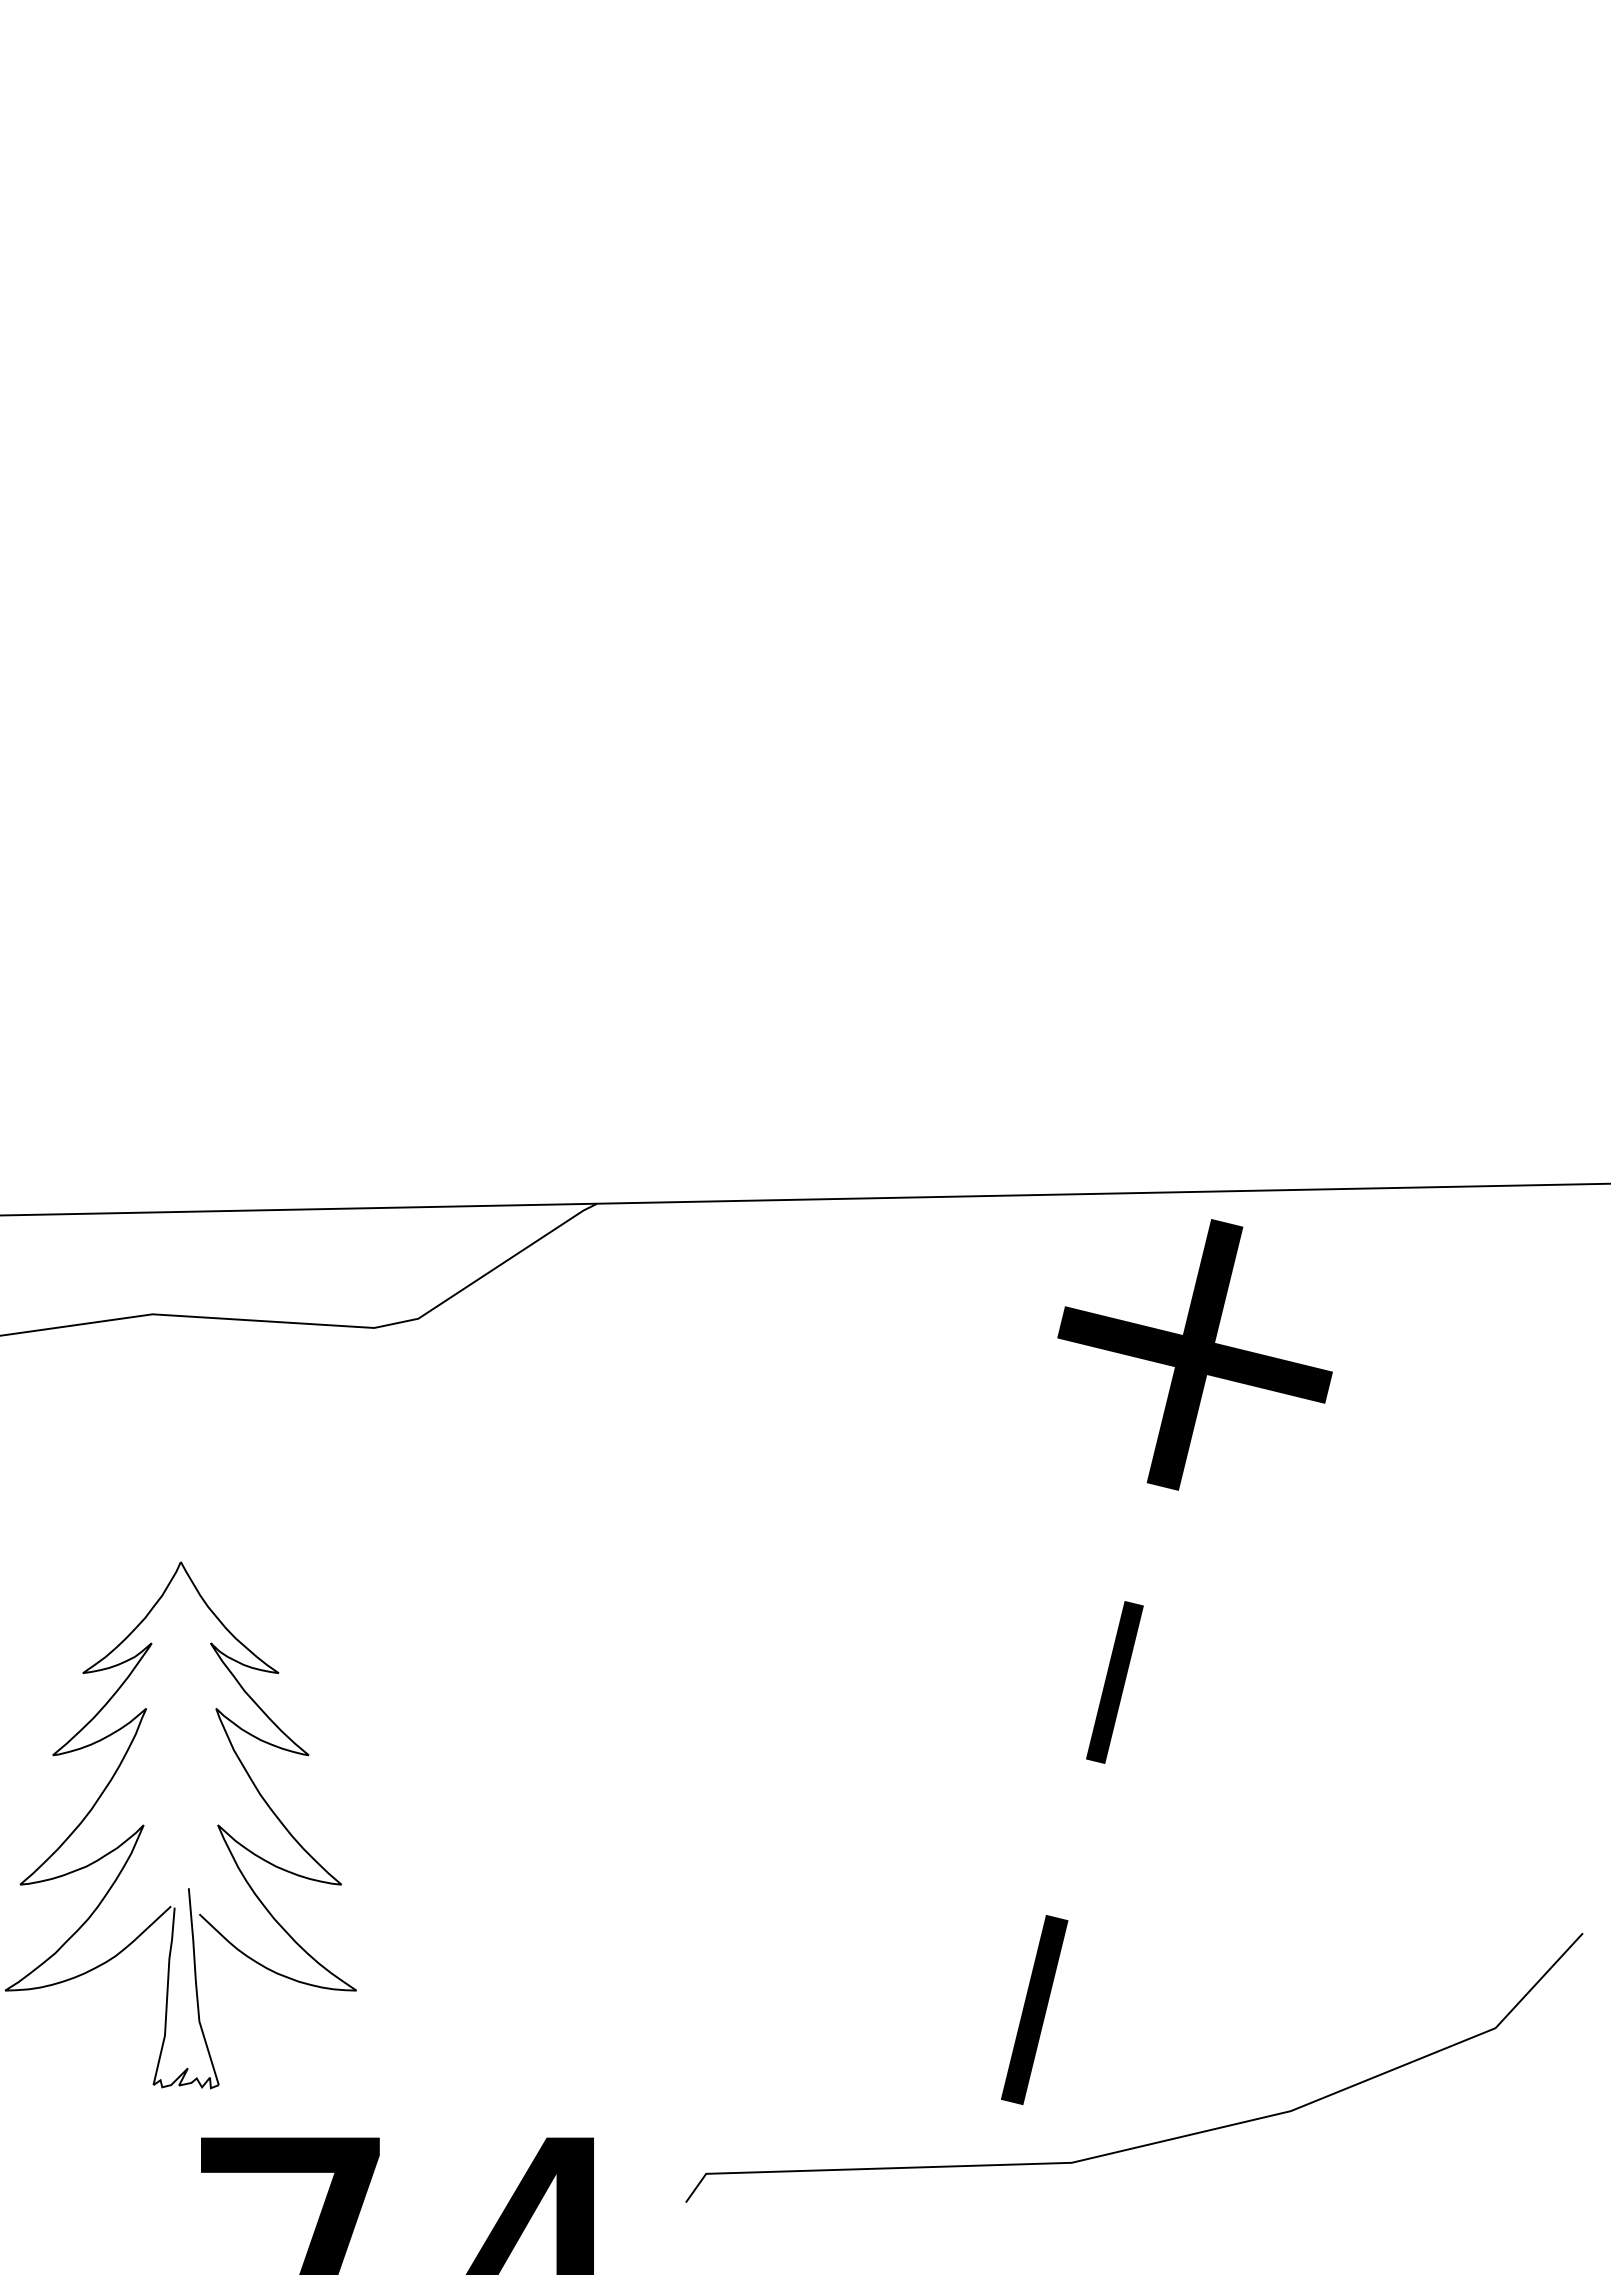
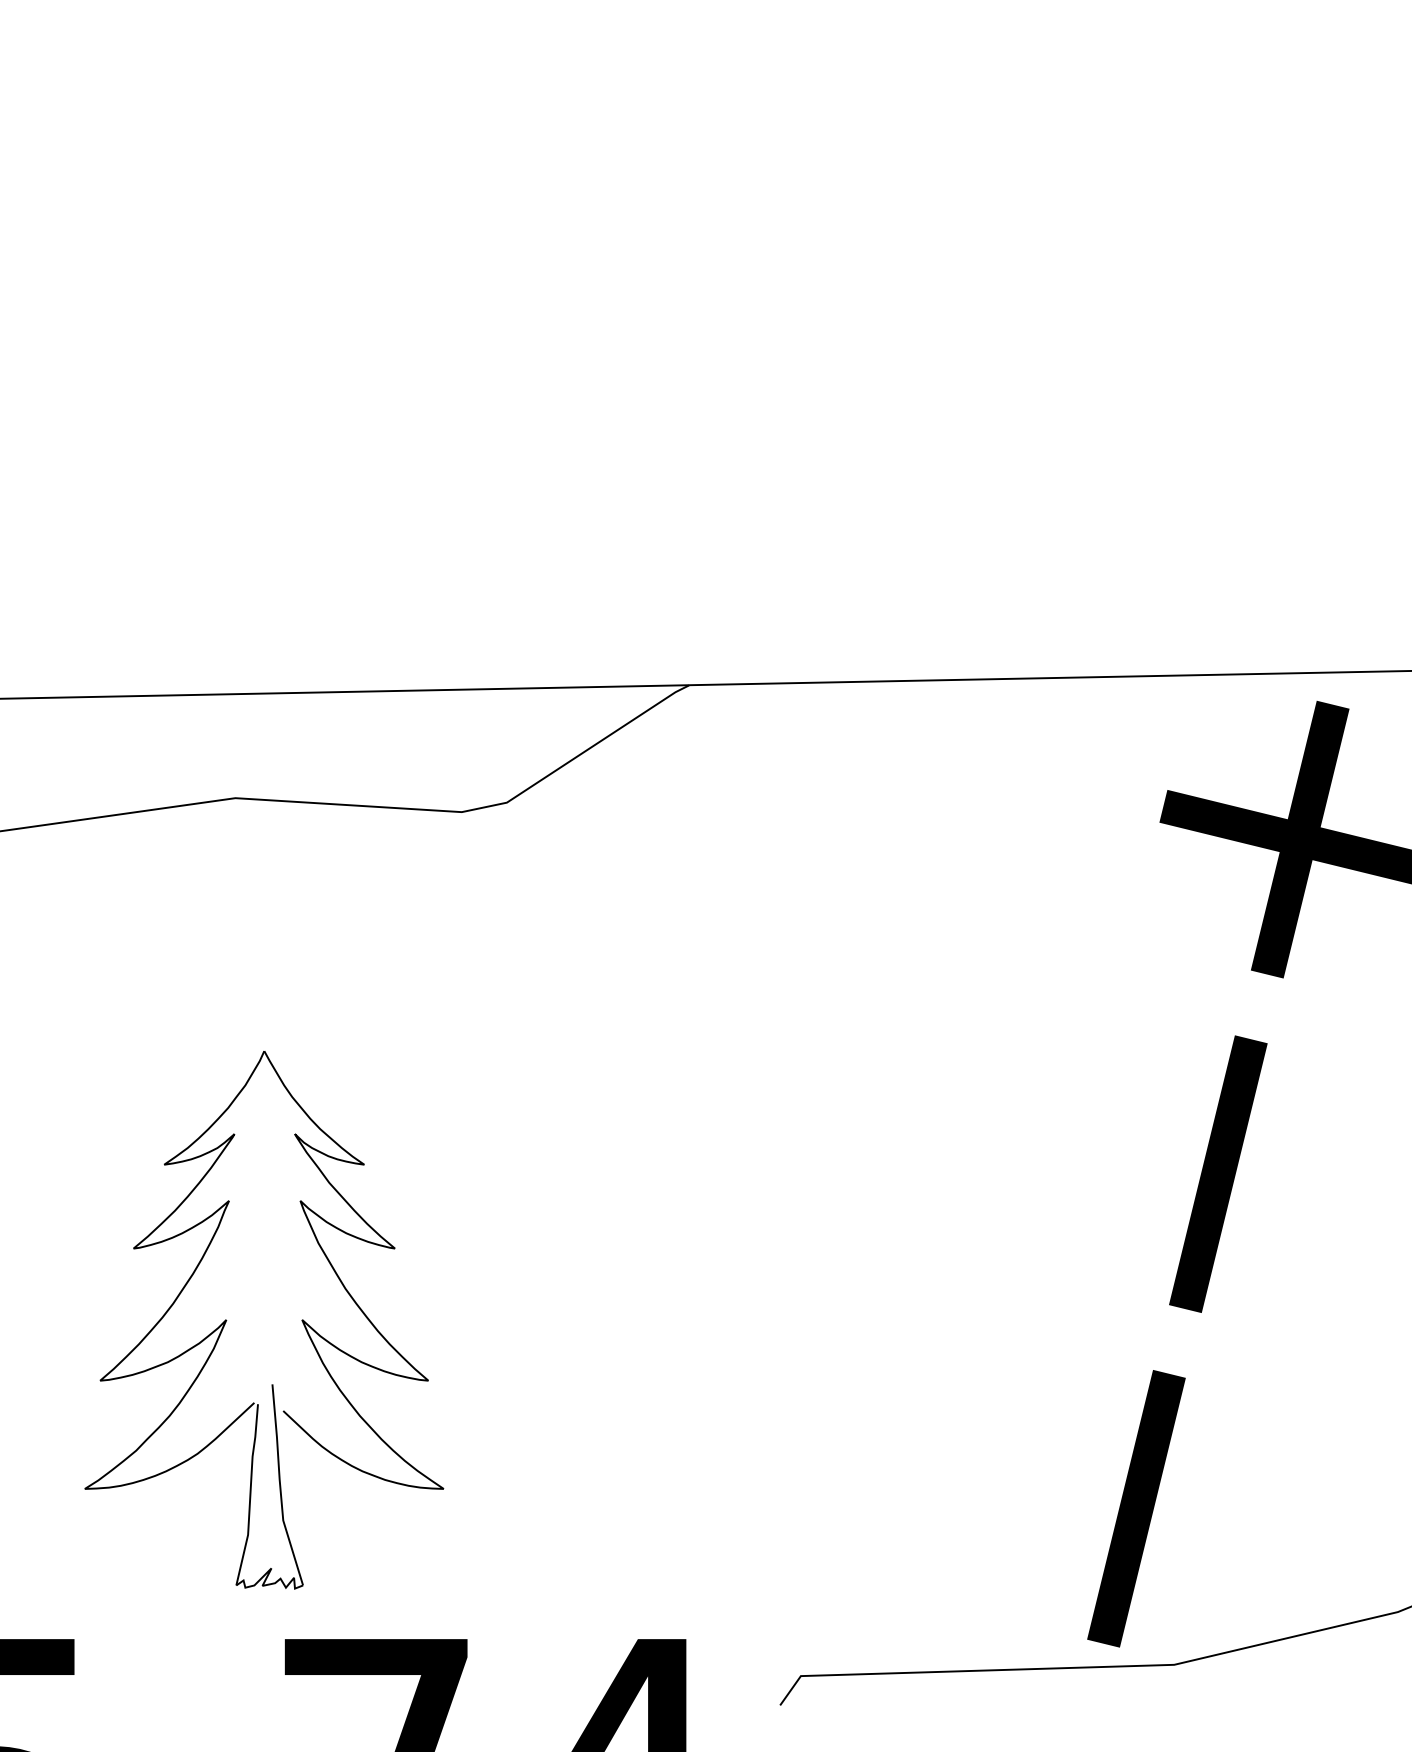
part: (1114, 1682) -> (1217, 1174), size x1.67
part: (1034, 2009) -> (1136, 1508), size x1.43

